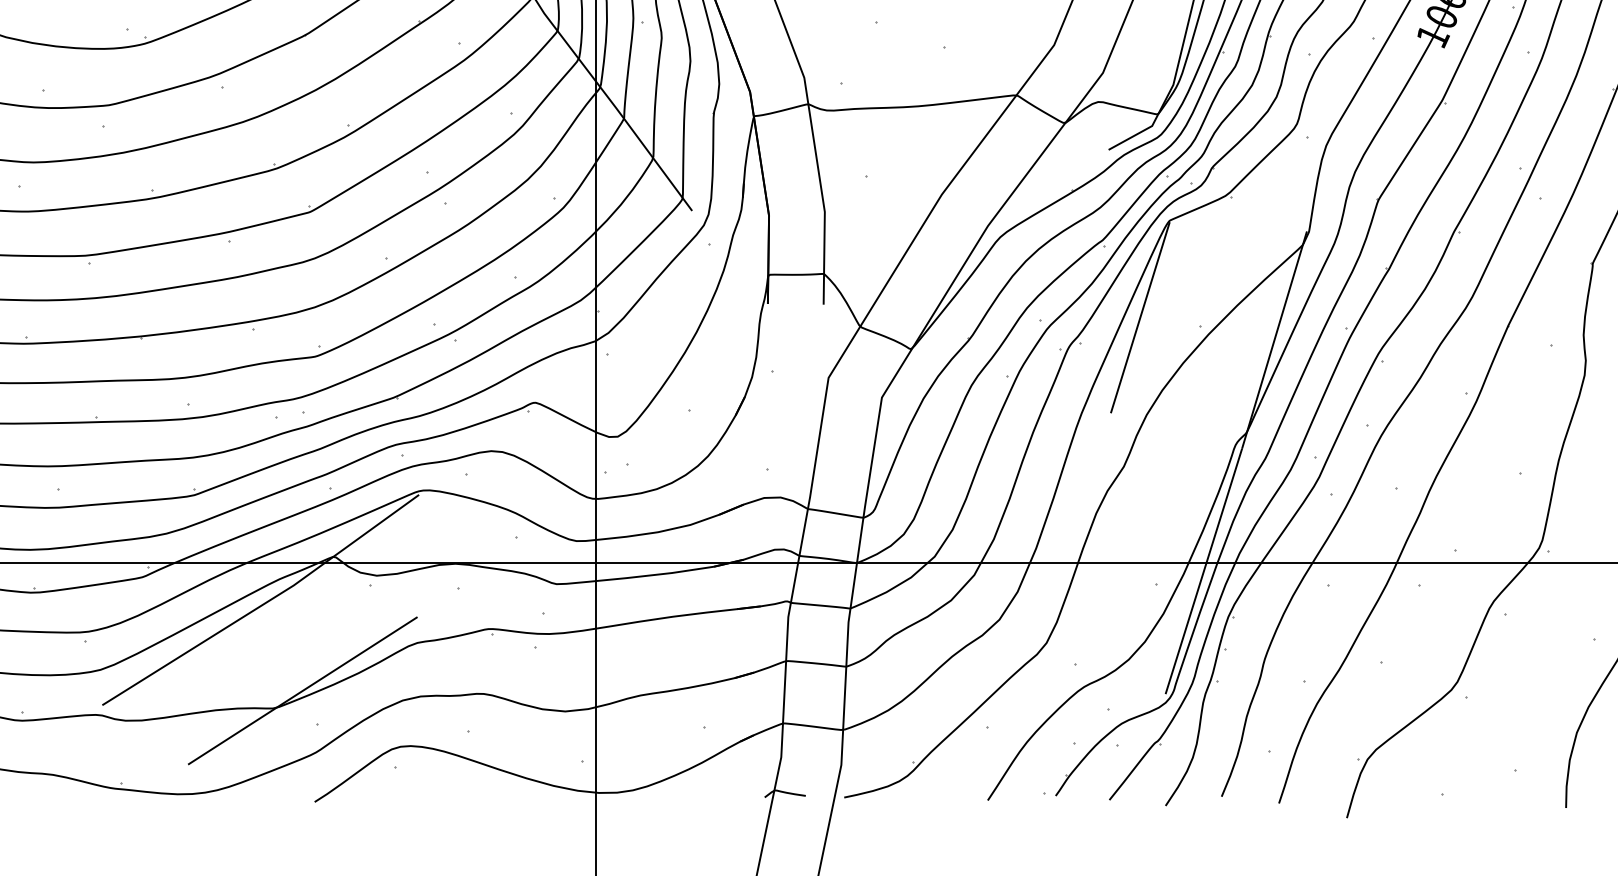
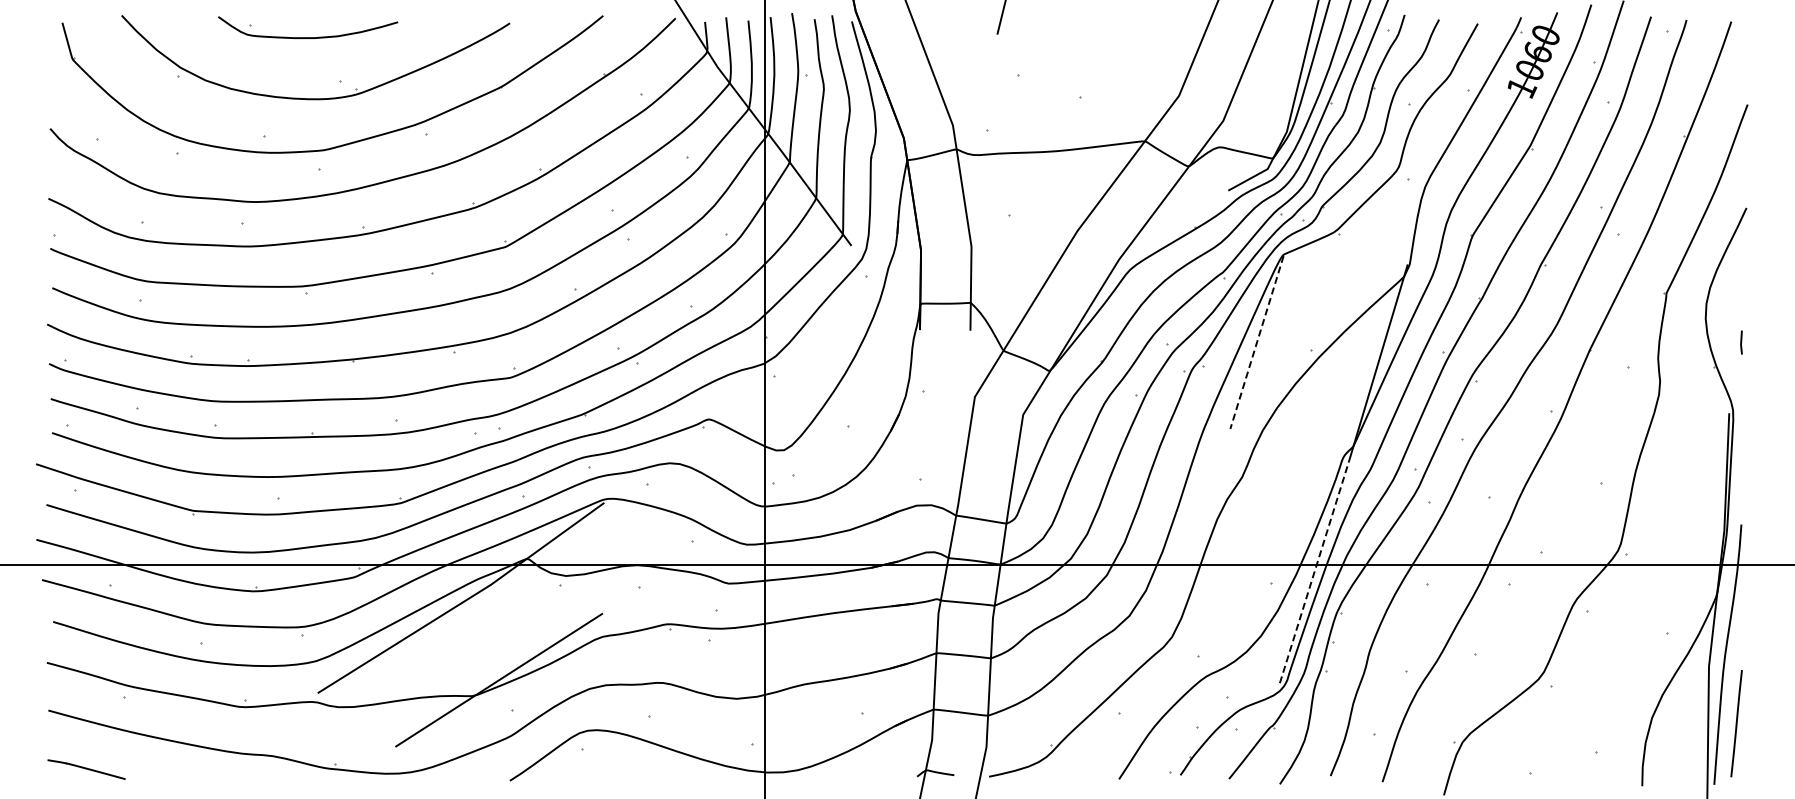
line: (1139, 318) -> (1256, 343), solid -> dashed
line: (1203, 570) -> (1314, 571), solid -> dashed

